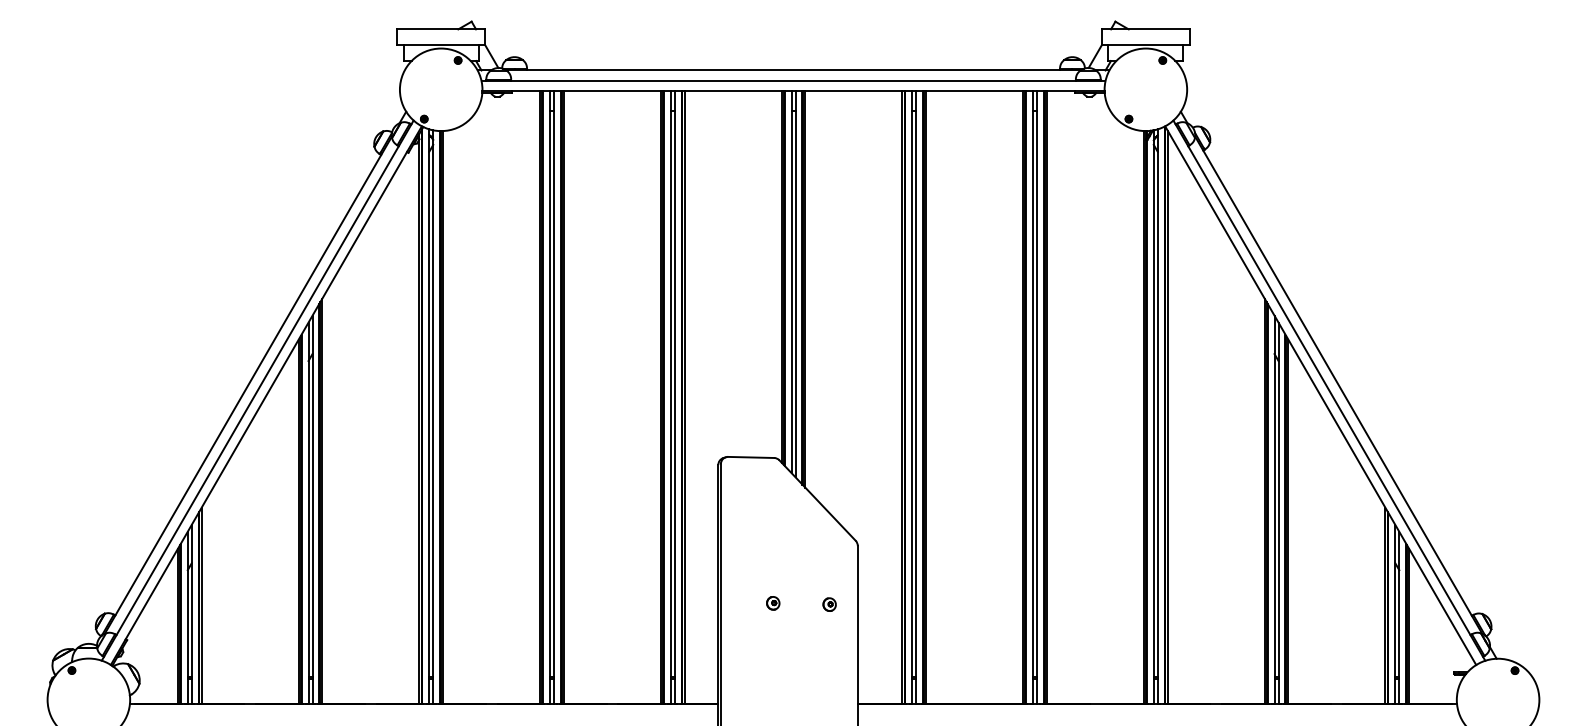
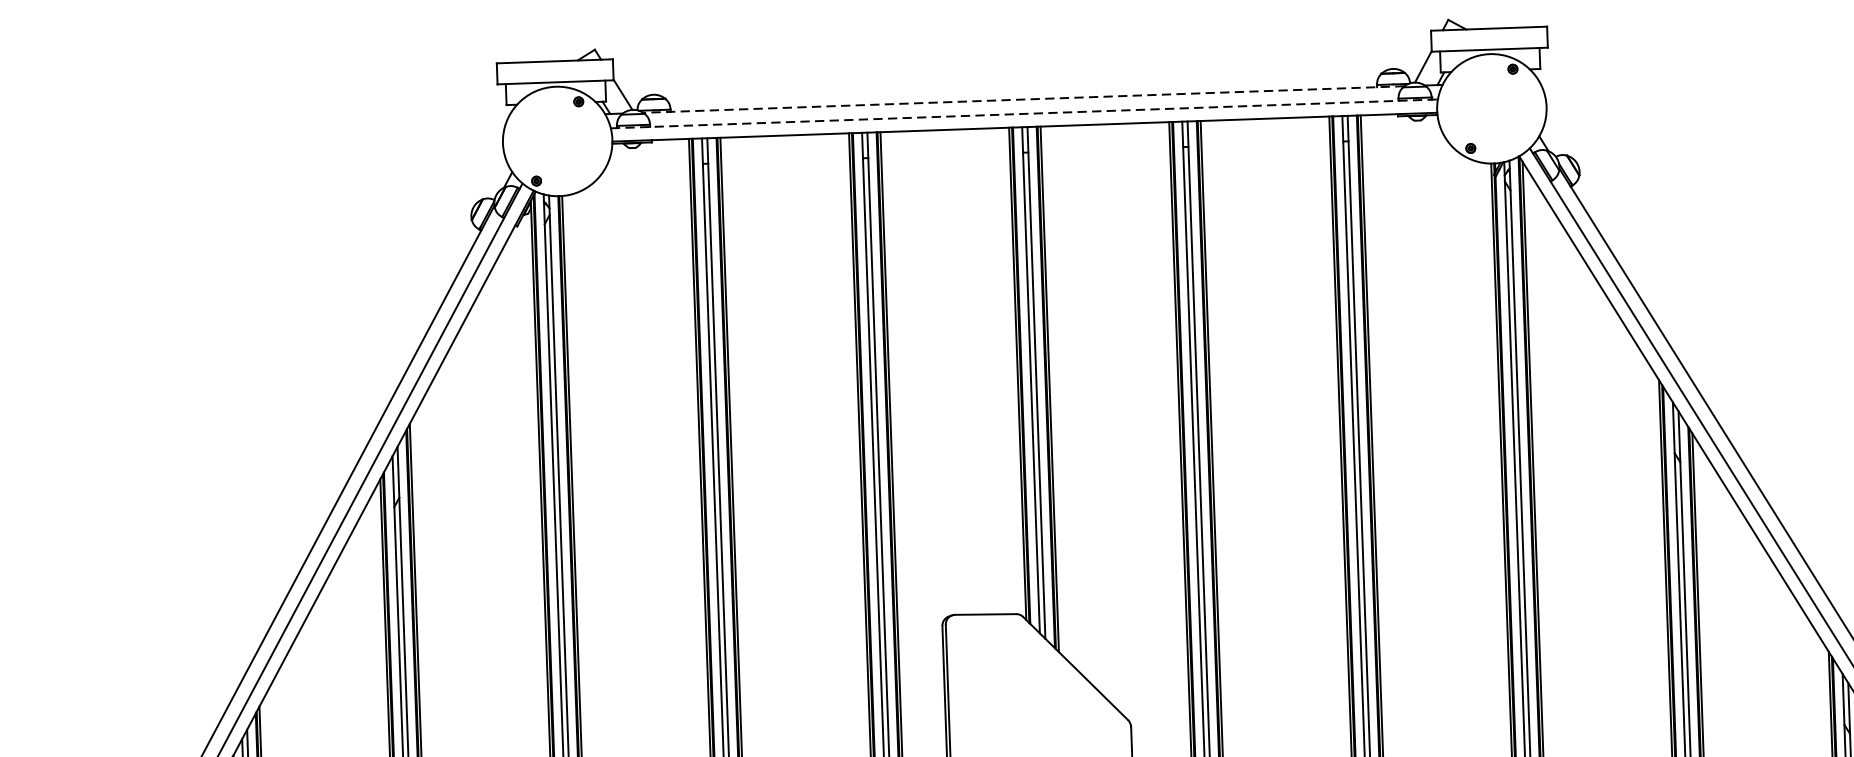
line: (793, 70) -> (1023, 99), solid -> dashed
line: (793, 81) -> (1024, 114), solid -> dashed

